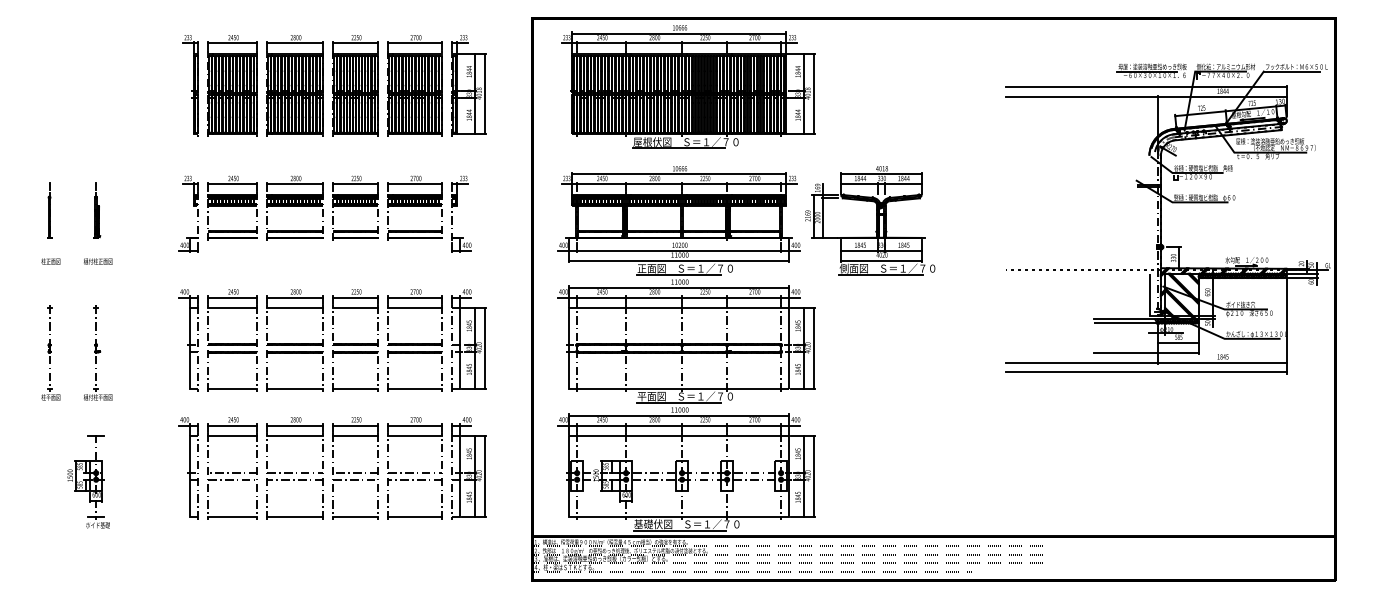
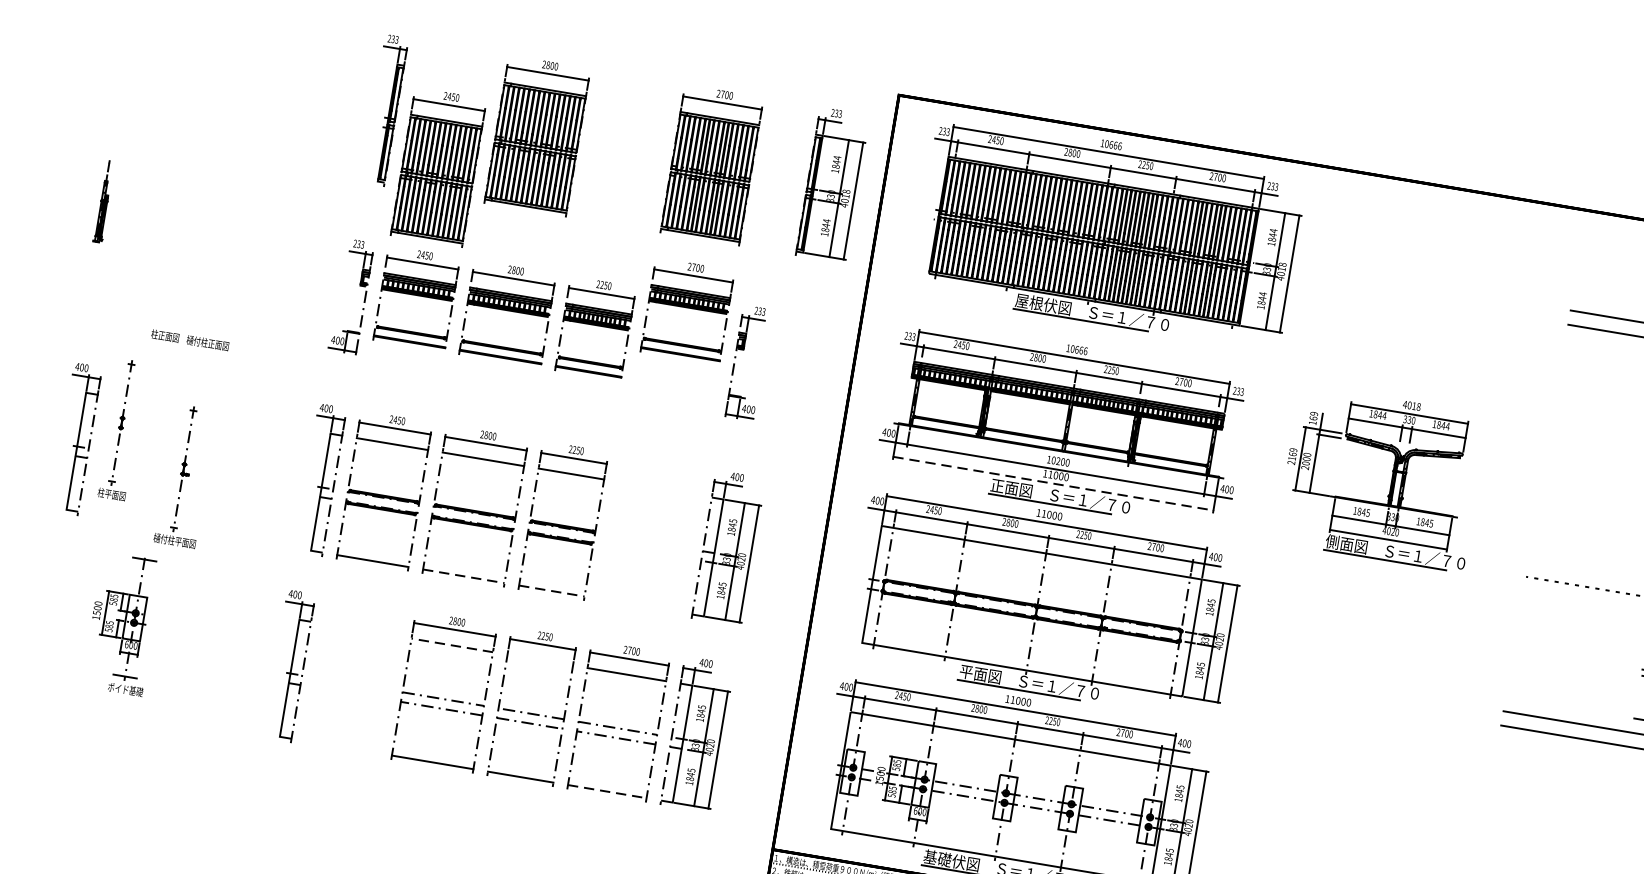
part: (232, 85) -> (438, 166), moved
part: (355, 85) -> (625, 149), removed
part: (468, 85) -> (831, 184), moved
part: (414, 207) -> (686, 309), moved
part: (49, 210) -> (149, 257), removed
part: (97, 210) -> (104, 201), moved
part: (870, 220) -> (1382, 478), moved
line: (679, 260) -> (1054, 483), solid -> dashed
text: (50, 261) -> (164, 335), moved
part: (20, 340) -> (75, 439), added
part: (414, 340) -> (648, 535), removed
part: (50, 352) -> (122, 429), moved
line: (295, 388) -> (464, 576), solid -> dashed
line: (356, 388) -> (552, 590), solid -> dashed
line: (295, 436) -> (452, 645), solid -> dashed
line: (355, 436) -> (539, 660), removed
part: (232, 468) -> (352, 677), removed
part: (88, 481) -> (122, 623), moved
line: (415, 516) -> (607, 791), solid -> dashed

